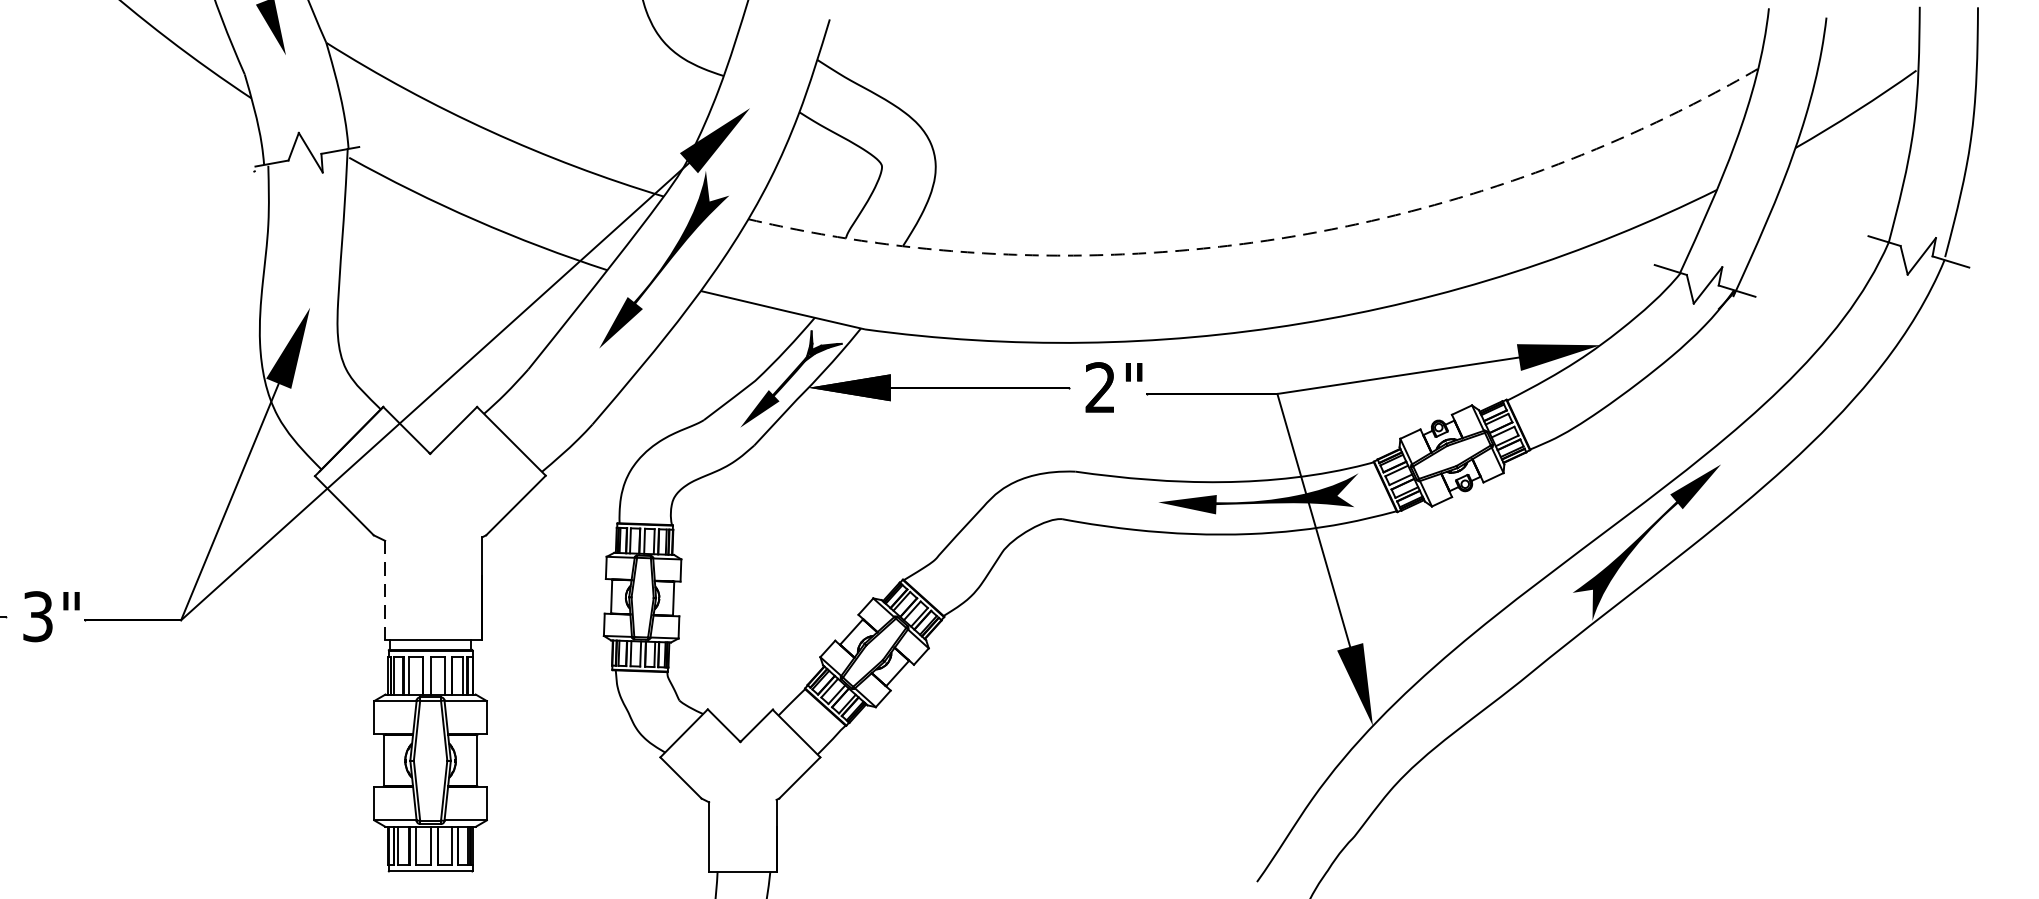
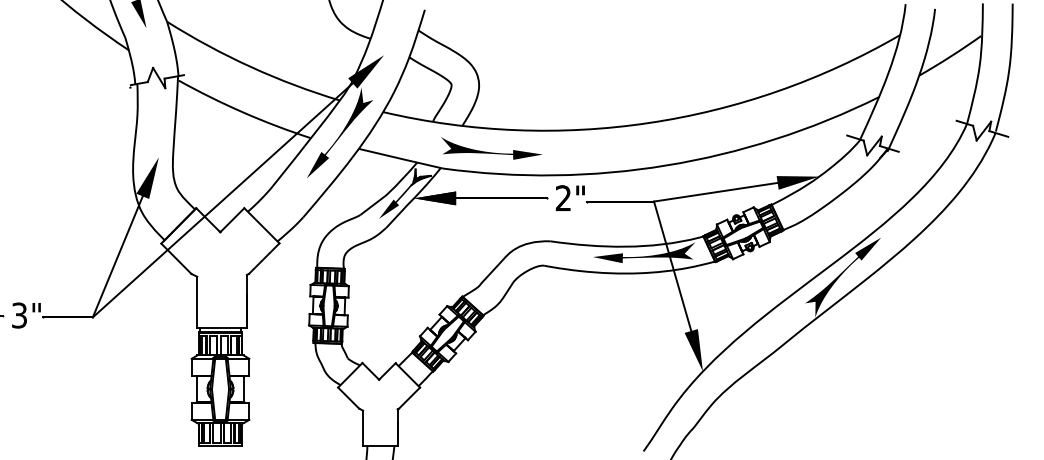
arc: (1268, 241) -> (649, 123), dashed -> solid
part: (959, 290) -> (491, 148), added
line: (385, 589) -> (197, 301), dashed -> solid

